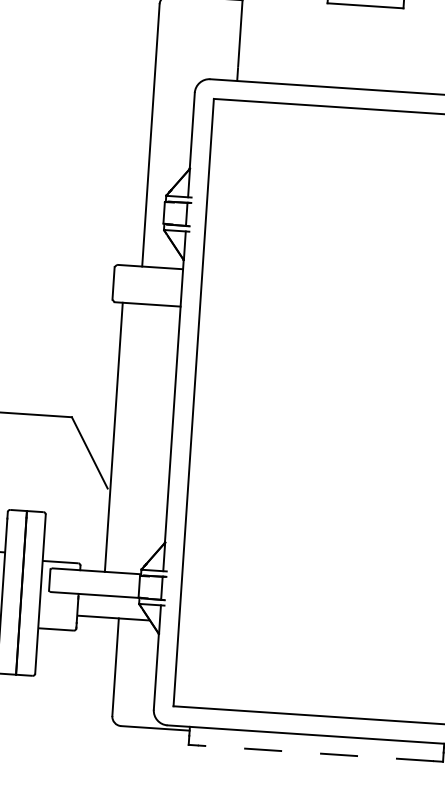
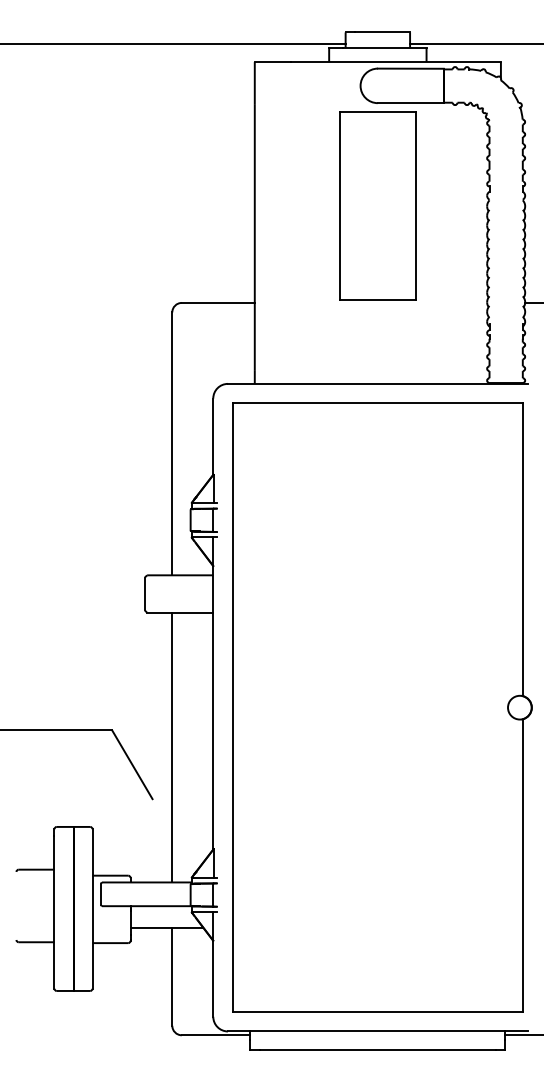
line: (114, 437) -> (172, 747), moved
line: (315, 753) -> (377, 1049), dashed -> solid

